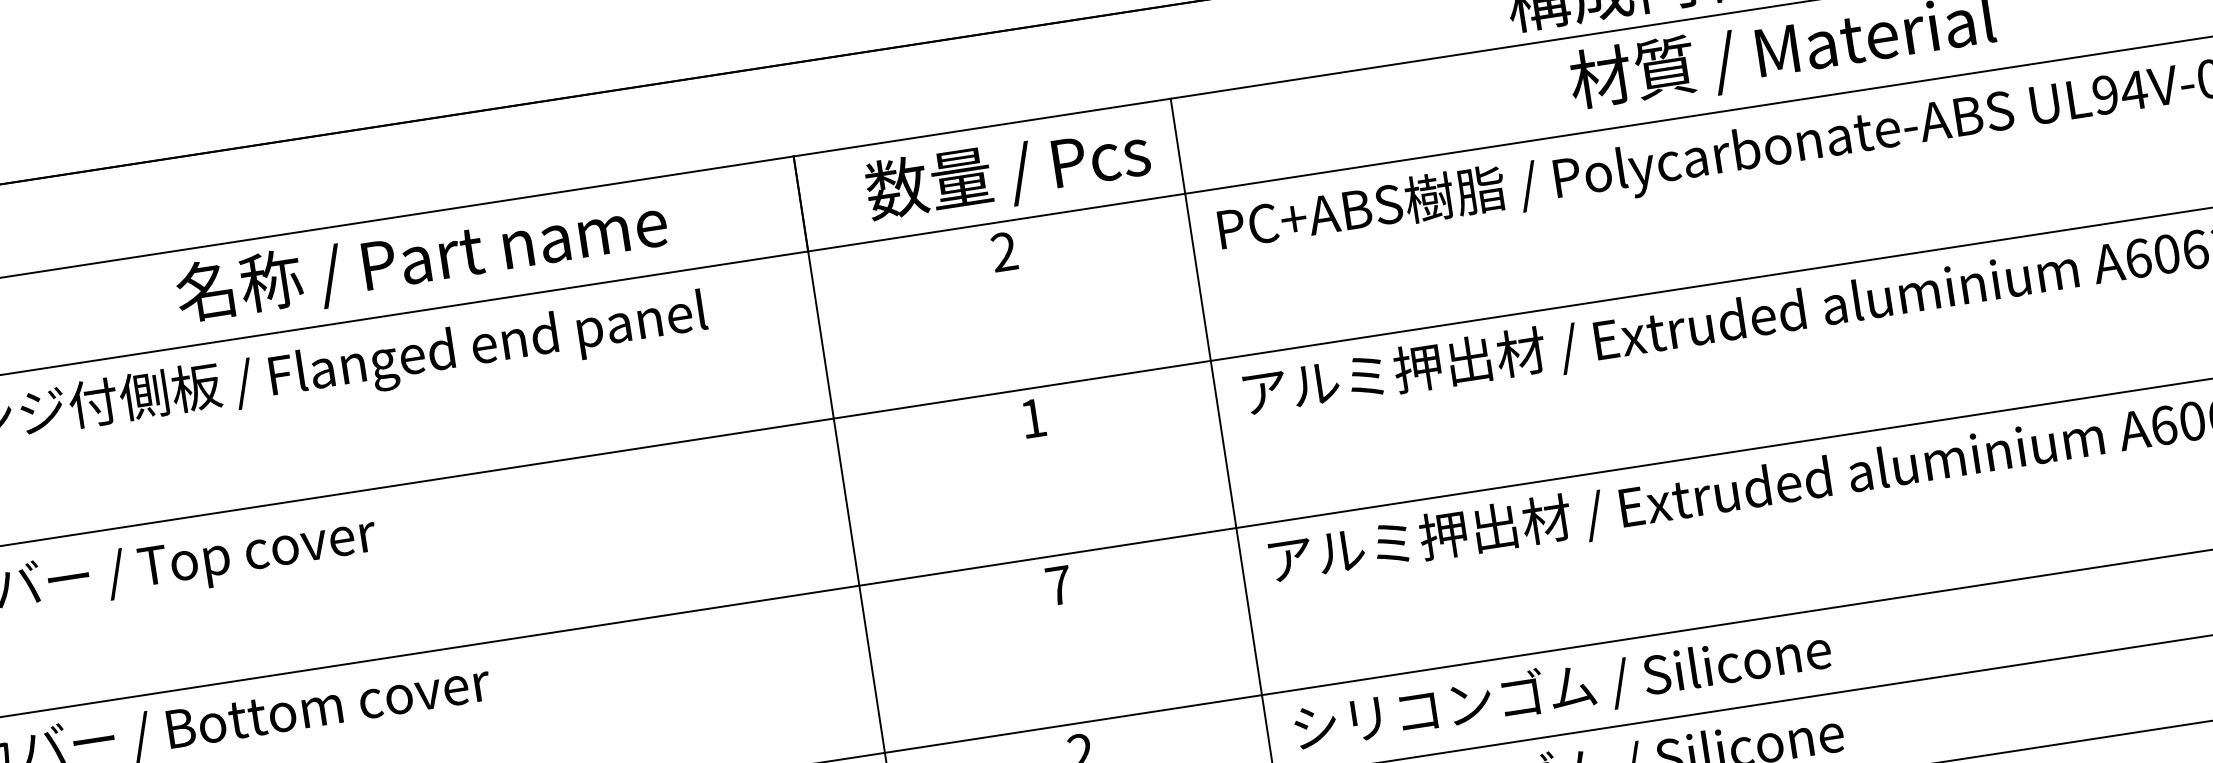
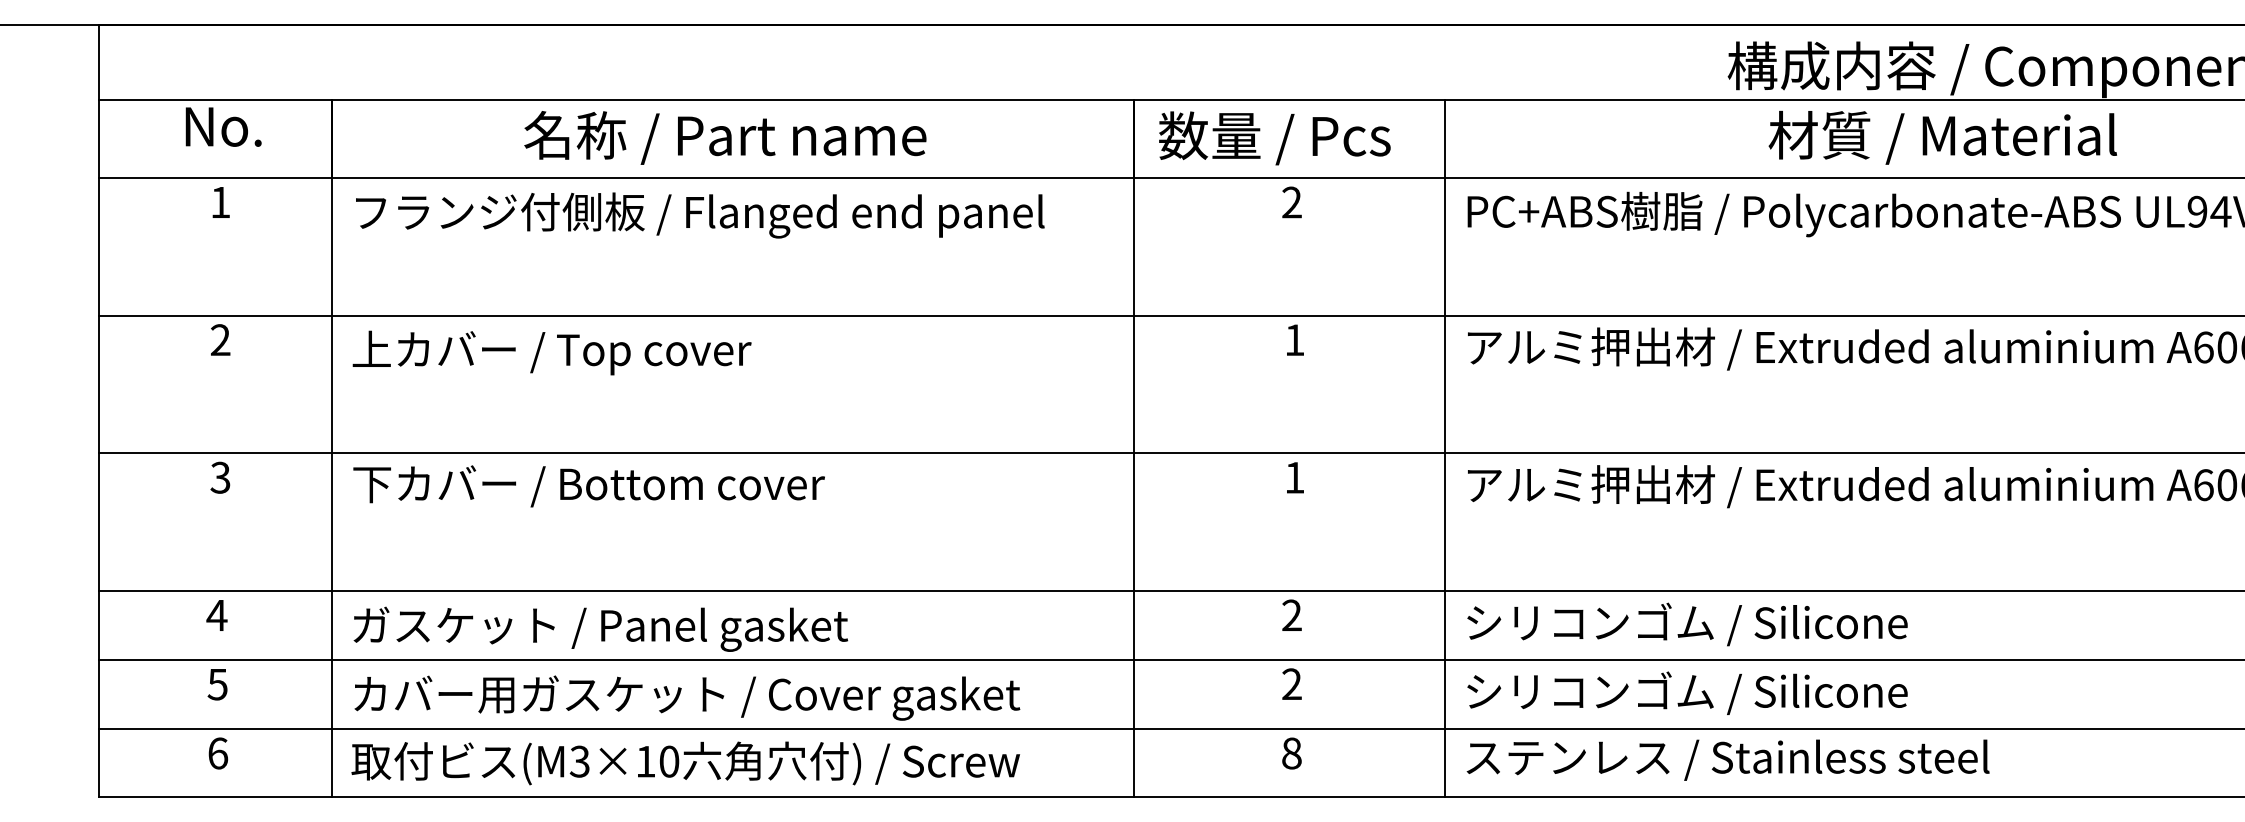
text: (1007, 174) -> (1274, 138), moved
text: (422, 260) -> (725, 137), moved
text: (1058, 585) -> (1294, 477), 7 -> 1

